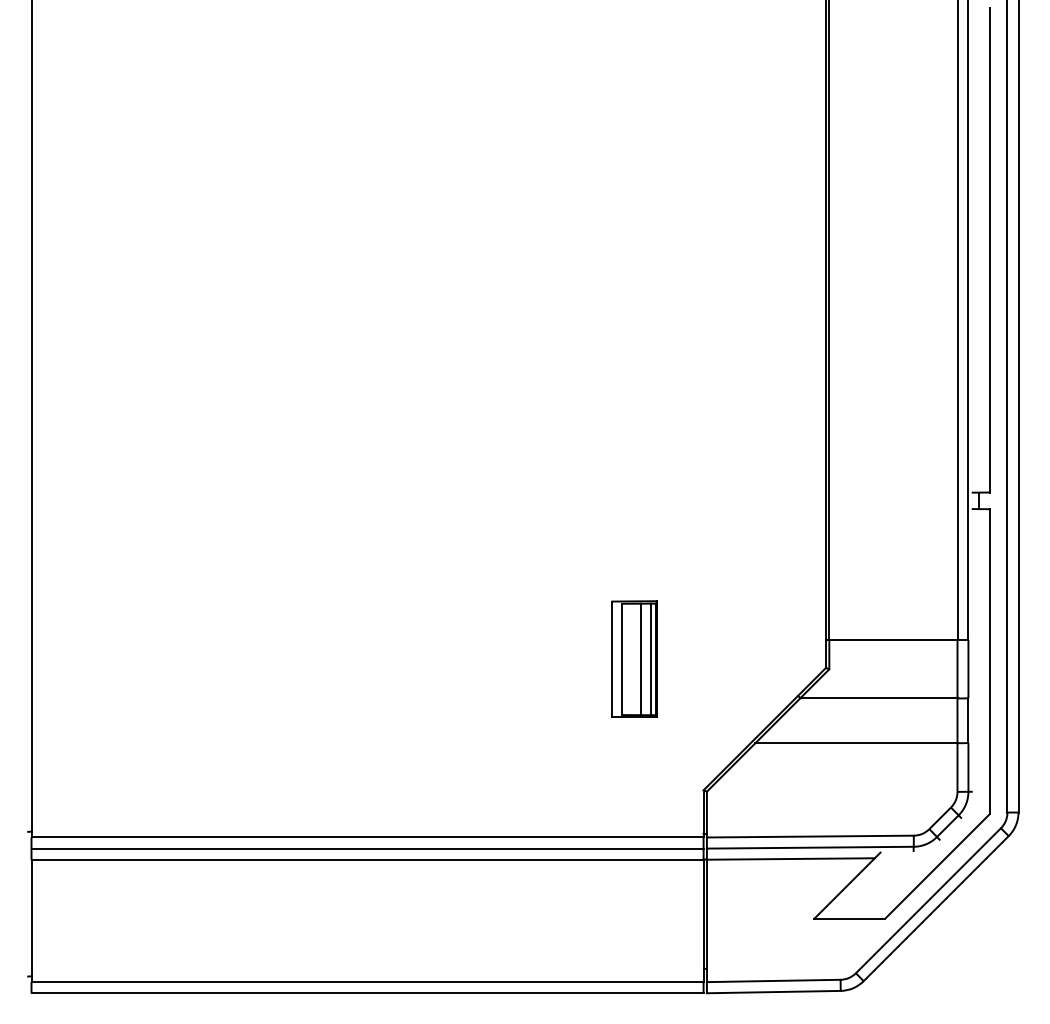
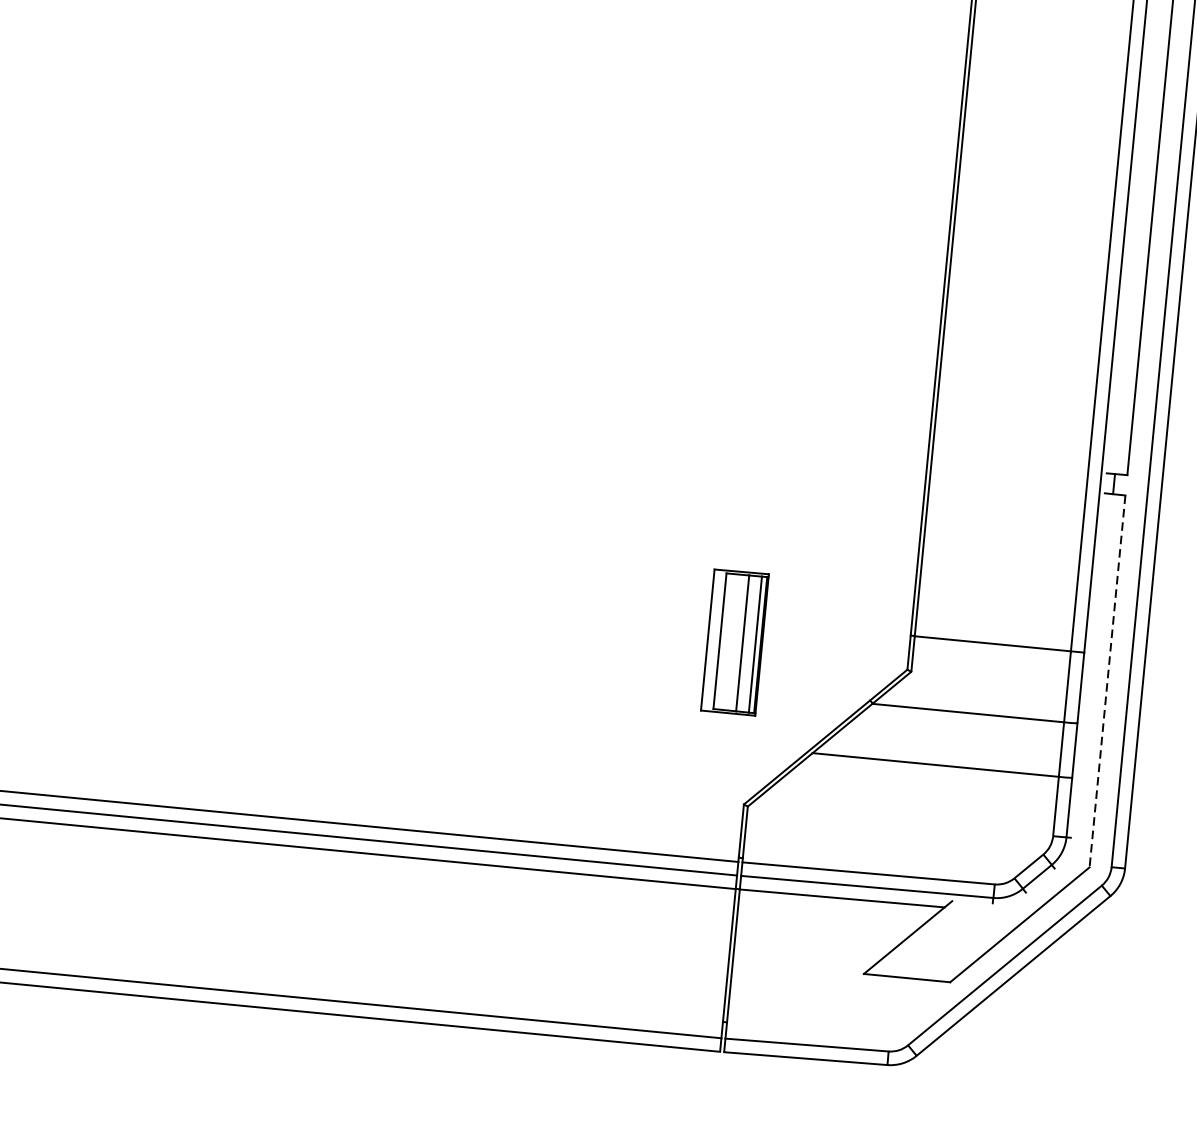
part: (634, 658) -> (734, 641), moved
line: (989, 661) -> (1107, 681), solid -> dashed

